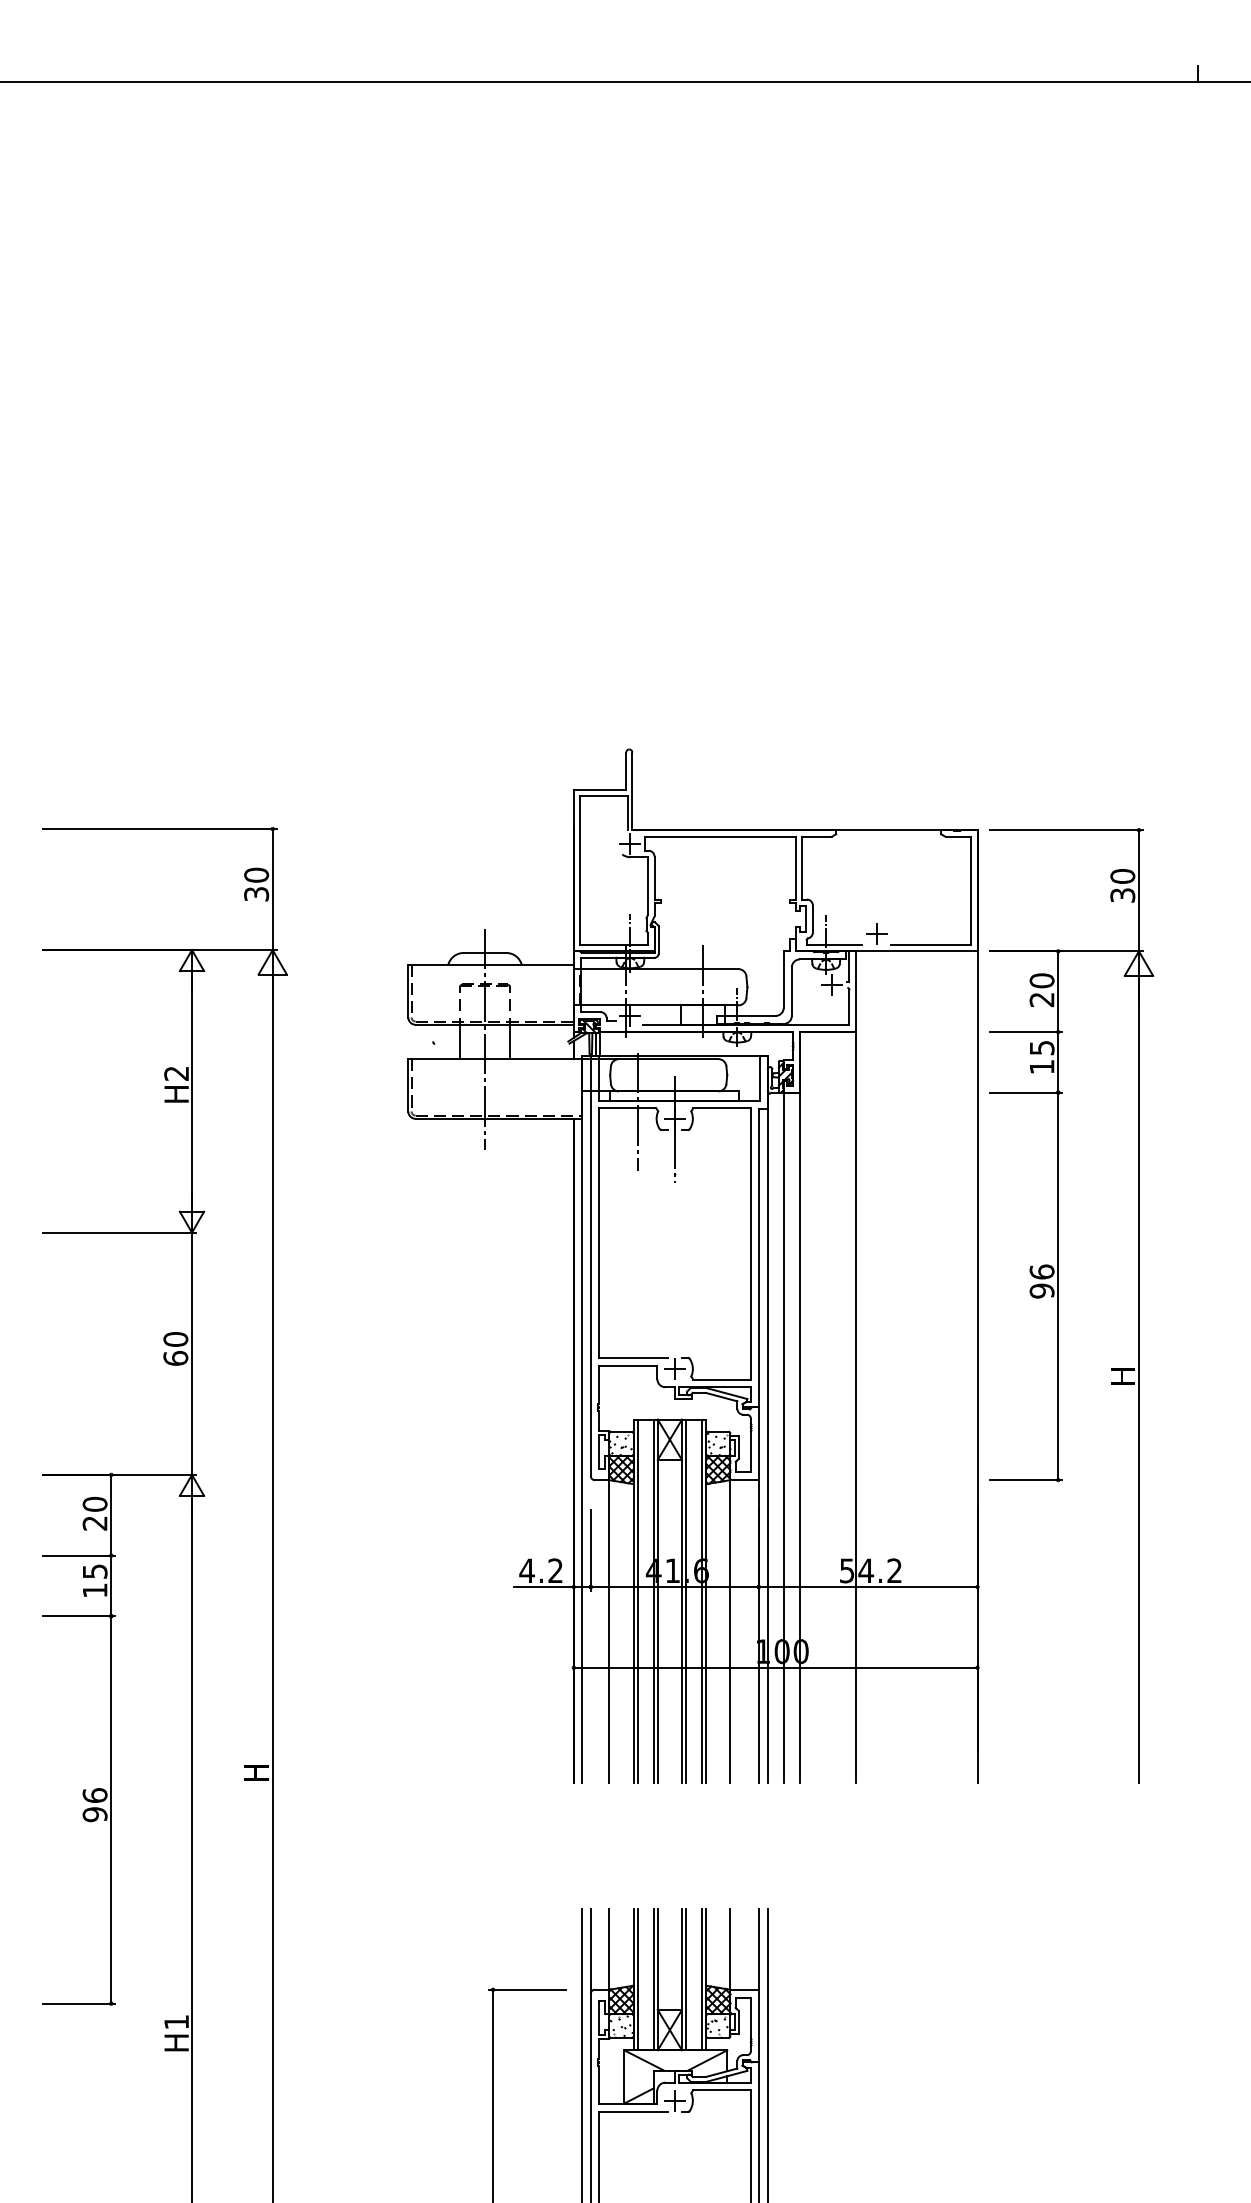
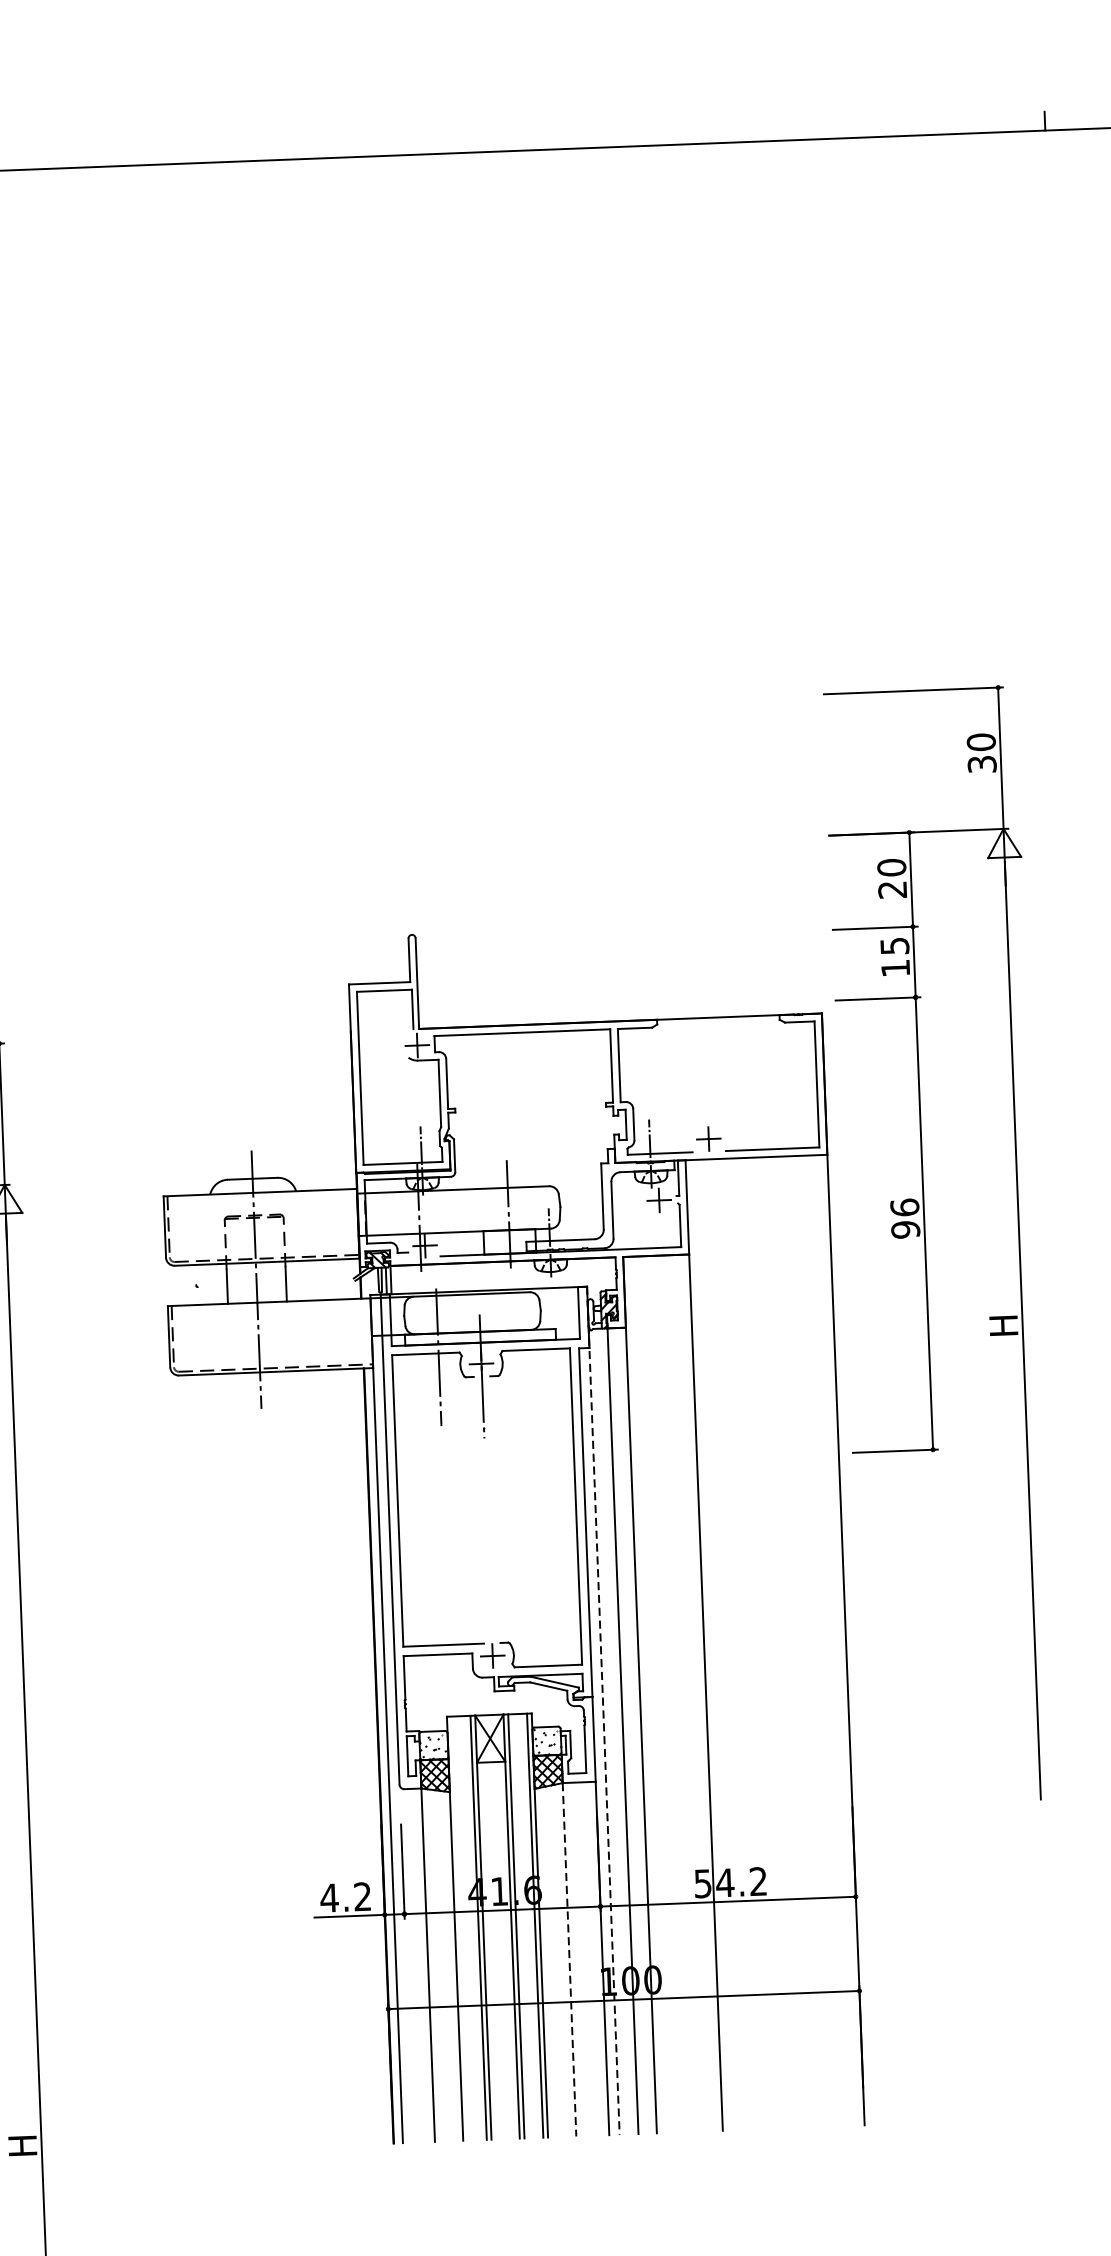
part: (1058, 1305) -> (925, 1245), moved
line: (767, 1420) -> (603, 1711), solid -> dashed
line: (637, 1600) -> (459, 1927), removed
line: (730, 1632) -> (569, 1960), solid -> dashed

